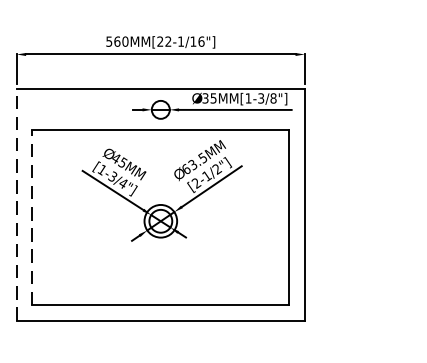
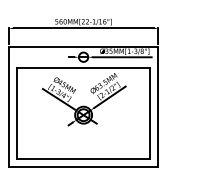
line: (16, 204) -> (8, 106), dashed -> solid
line: (31, 216) -> (16, 112), dashed -> solid

